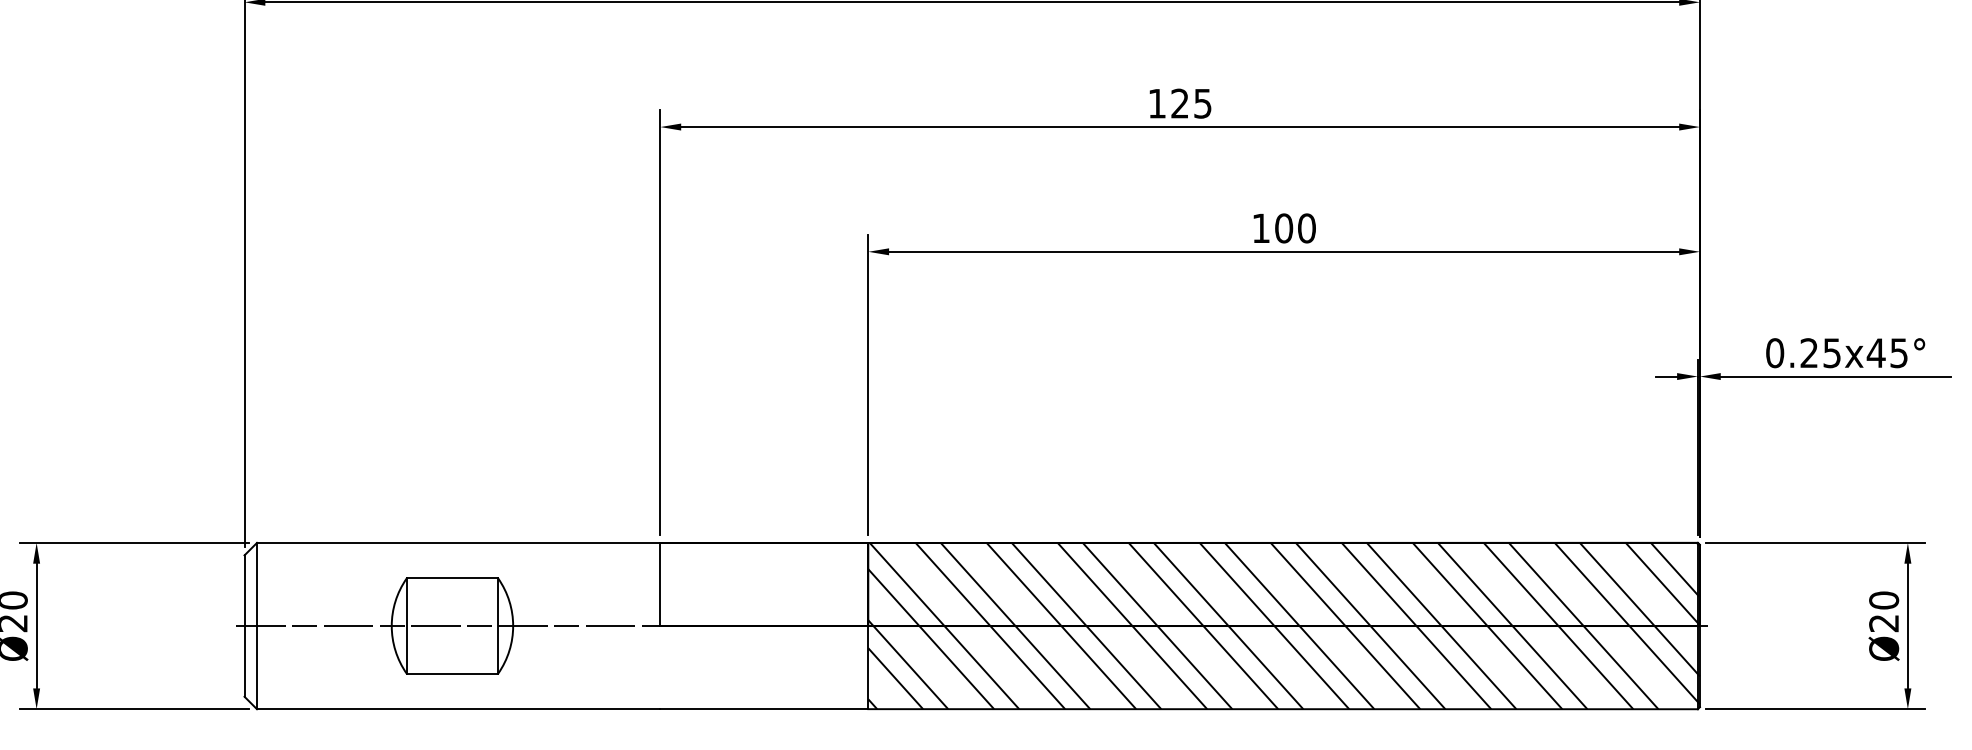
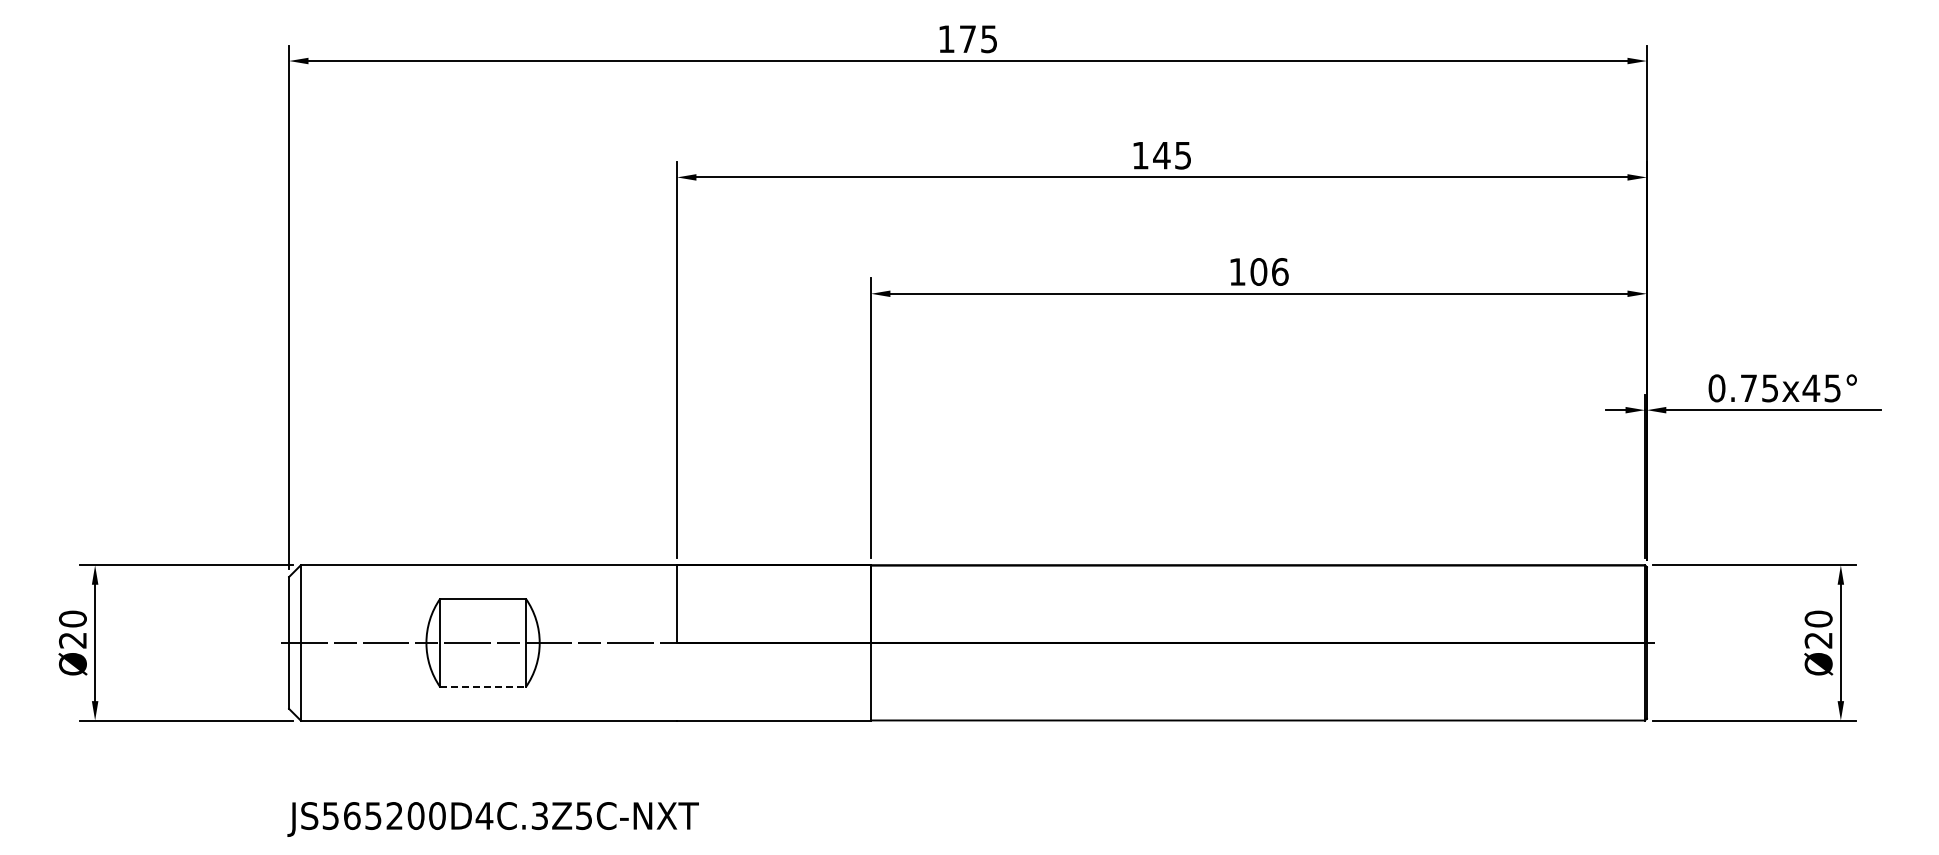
text: (1179, 103) -> (1161, 155), 125 -> 145
text: (1306, 227) -> (1279, 271), 100 -> 106
text: (1808, 352) -> (1748, 387), 0.25 -> 0.75
hatch: (1283, 625) -> (1258, 642), removed
line: (452, 673) -> (483, 687), solid -> dashed

